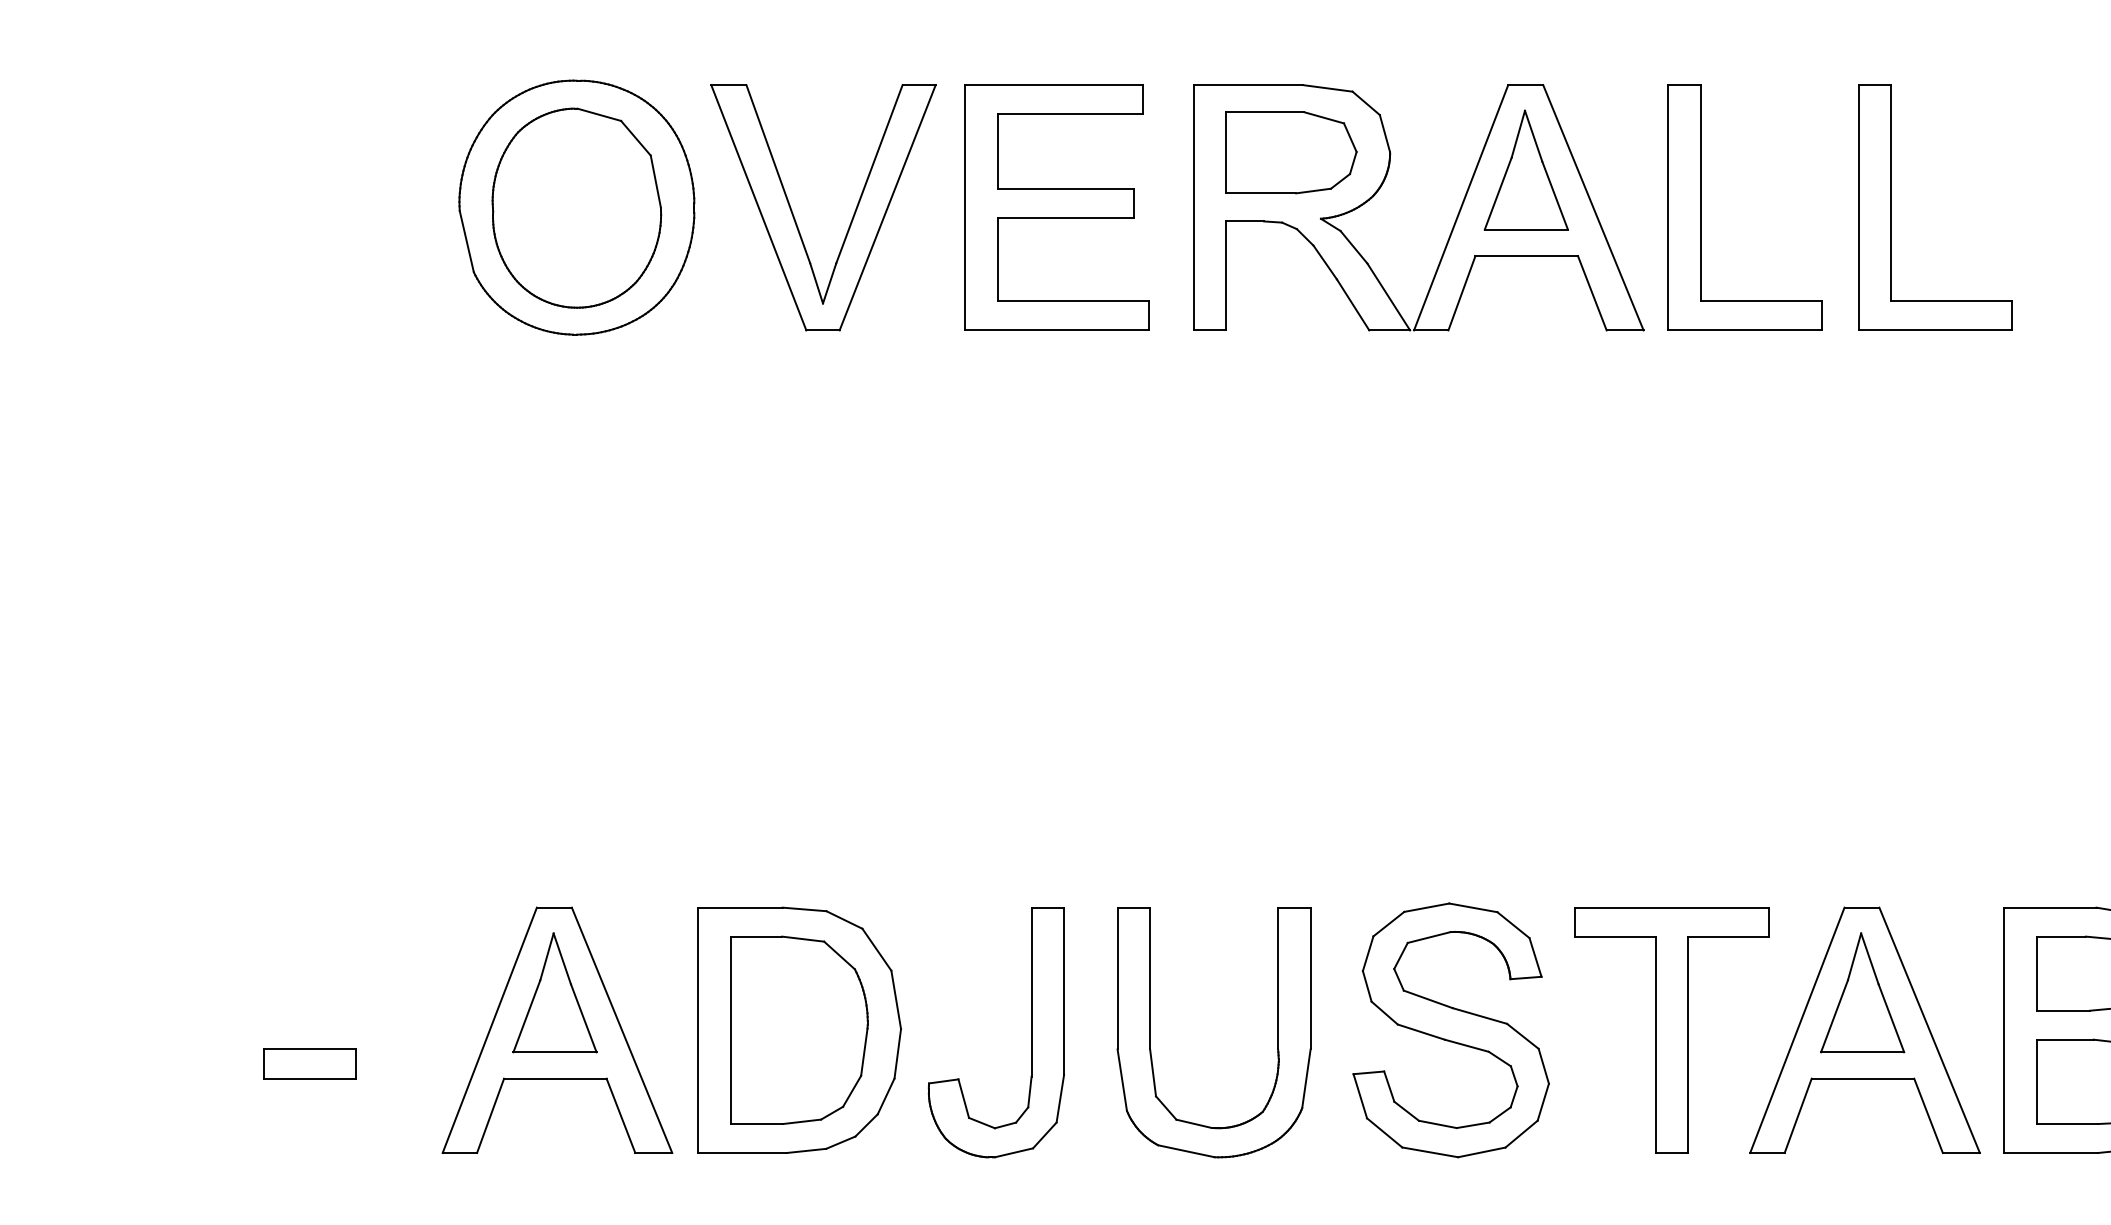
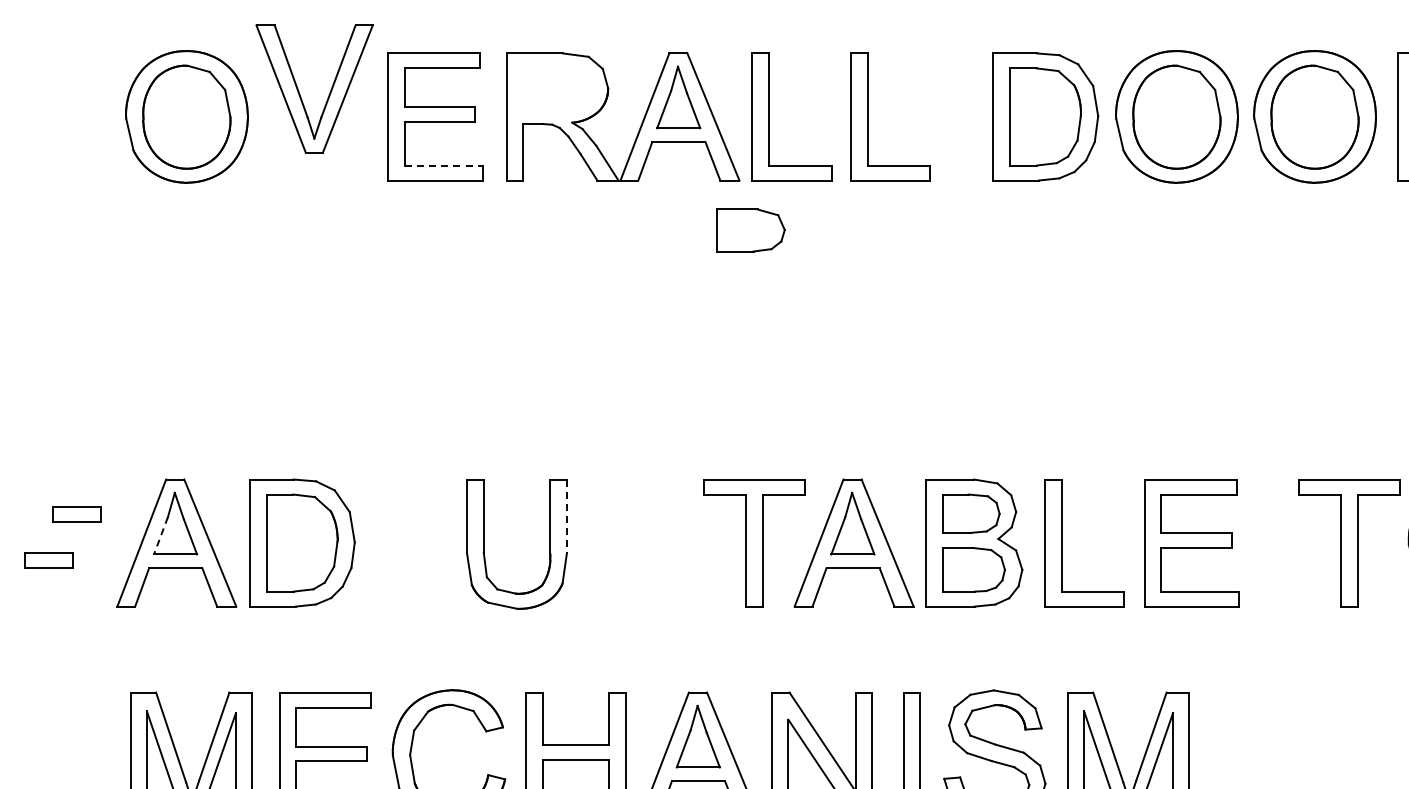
part: (1290, 152) -> (750, 230), moved
part: (796, 218) -> (300, 94), moved
line: (1074, 301) -> (444, 165), solid -> dashed
part: (363, 975) -> (76, 514), added
line: (1309, 979) -> (566, 516), solid -> dashed
line: (525, 1015) -> (160, 535), solid -> dashed
part: (1450, 1029) -> (639, 542), removed
part: (1029, 1033) -> (421, 544), removed

